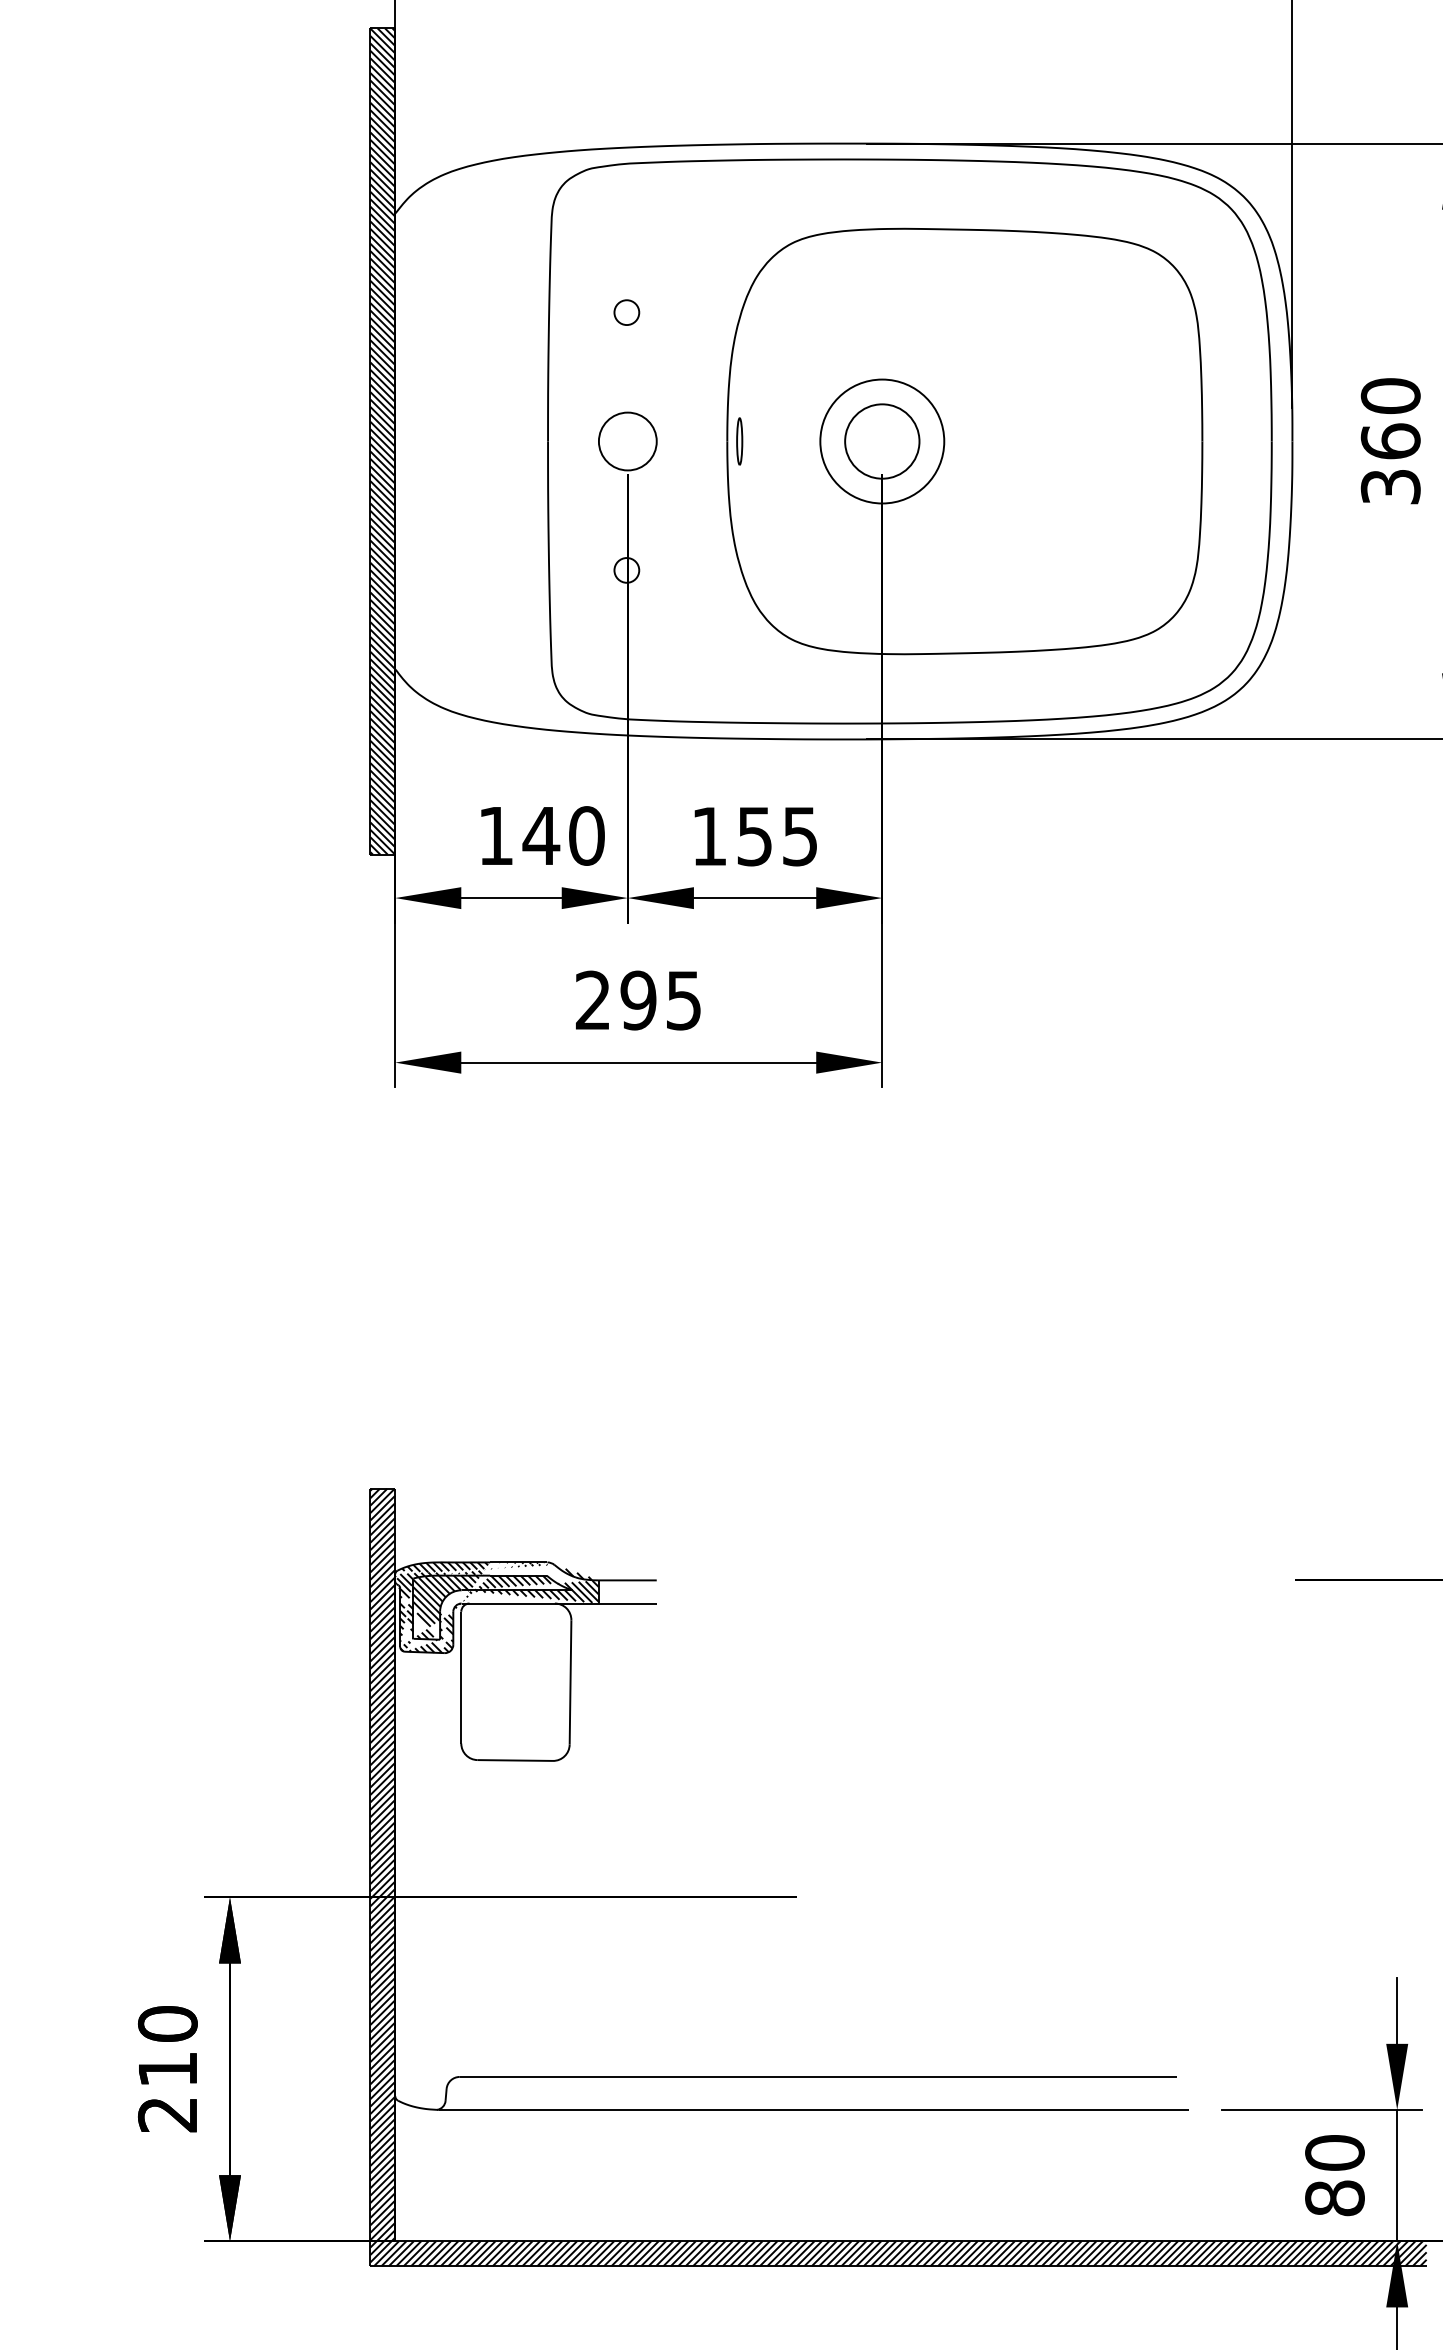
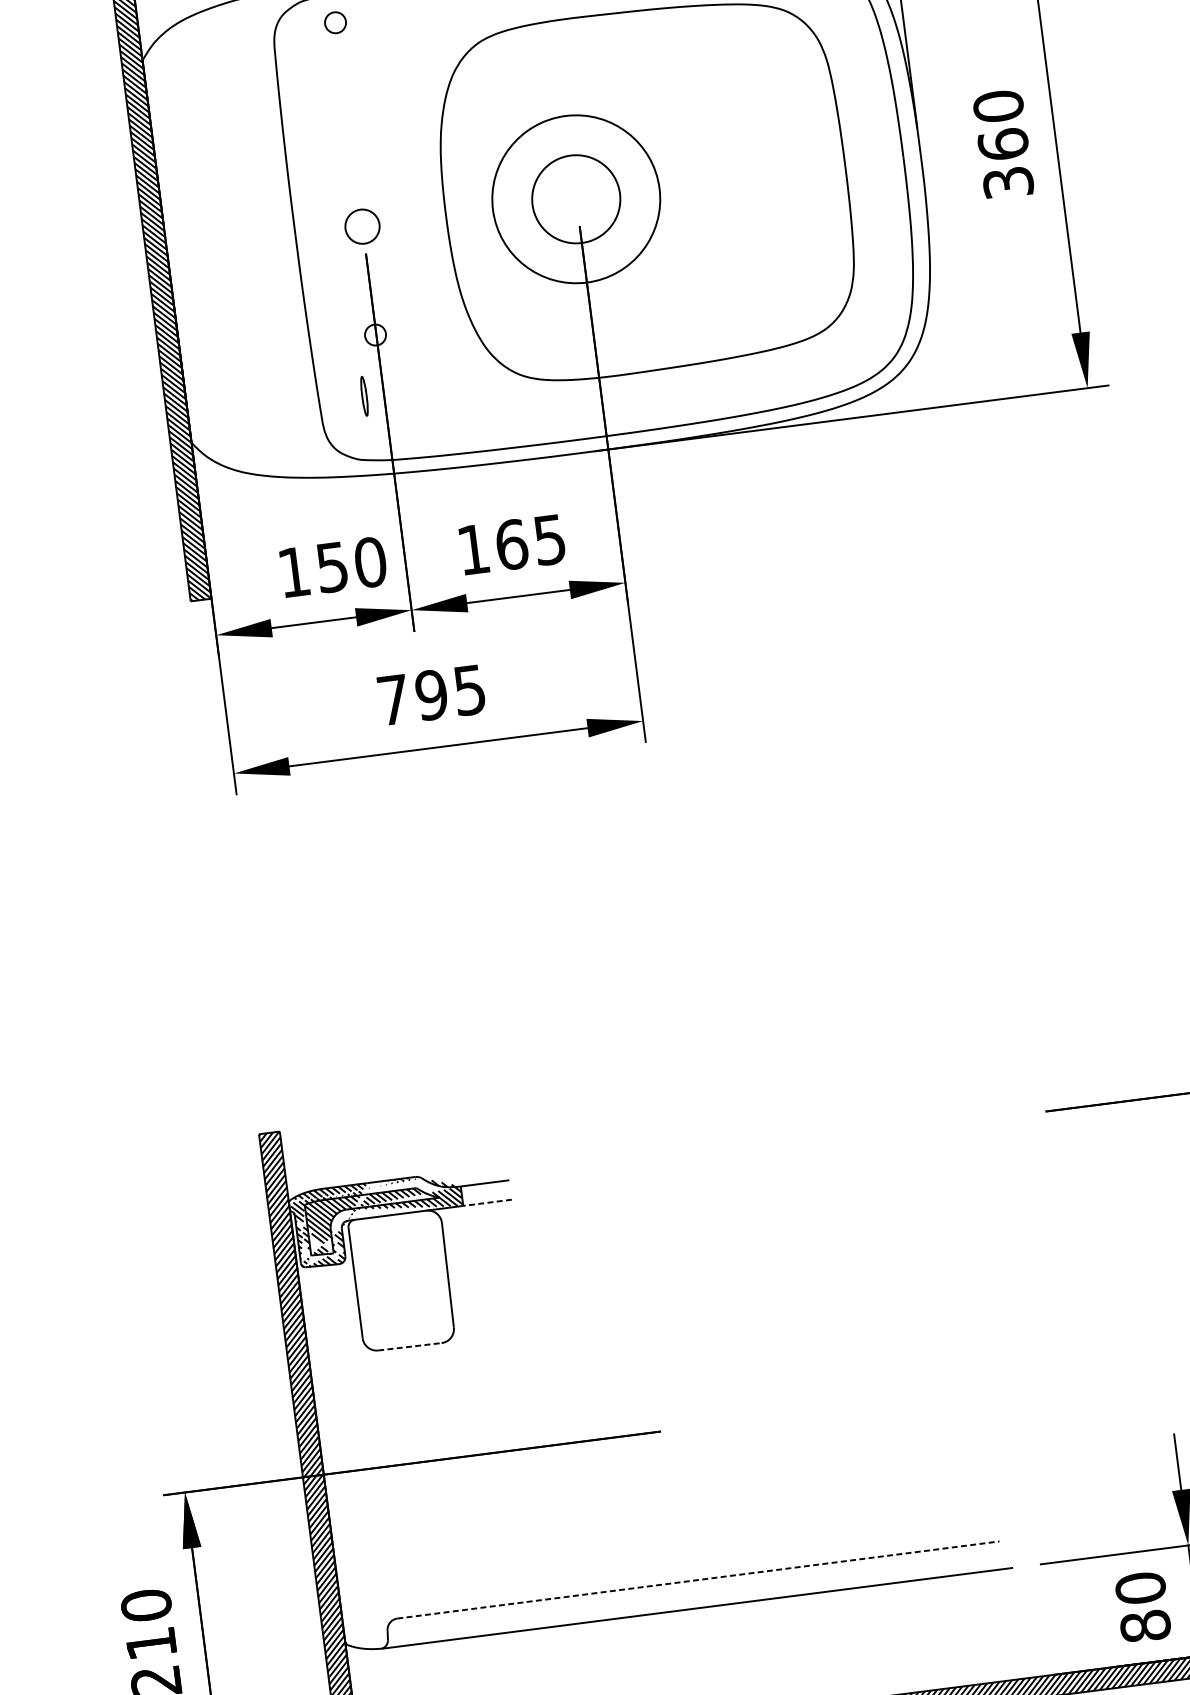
circle: (626, 312) -> (335, 22), moved
circle: (627, 441) -> (362, 226), size x0.7
part: (739, 441) -> (364, 396), moved
circle: (882, 441) -> (576, 199), size x1.4
circle: (882, 441) -> (576, 199), size x1.6
text: (541, 836) -> (332, 567), 140 -> 150
text: (755, 836) -> (512, 544), 155 -> 165
text: (592, 999) -> (392, 699), 295 -> 795
line: (627, 1603) -> (487, 1202), solid -> dashed
line: (515, 1760) -> (410, 1346), solid -> dashed
line: (818, 2076) -> (698, 1579), solid -> dashed

